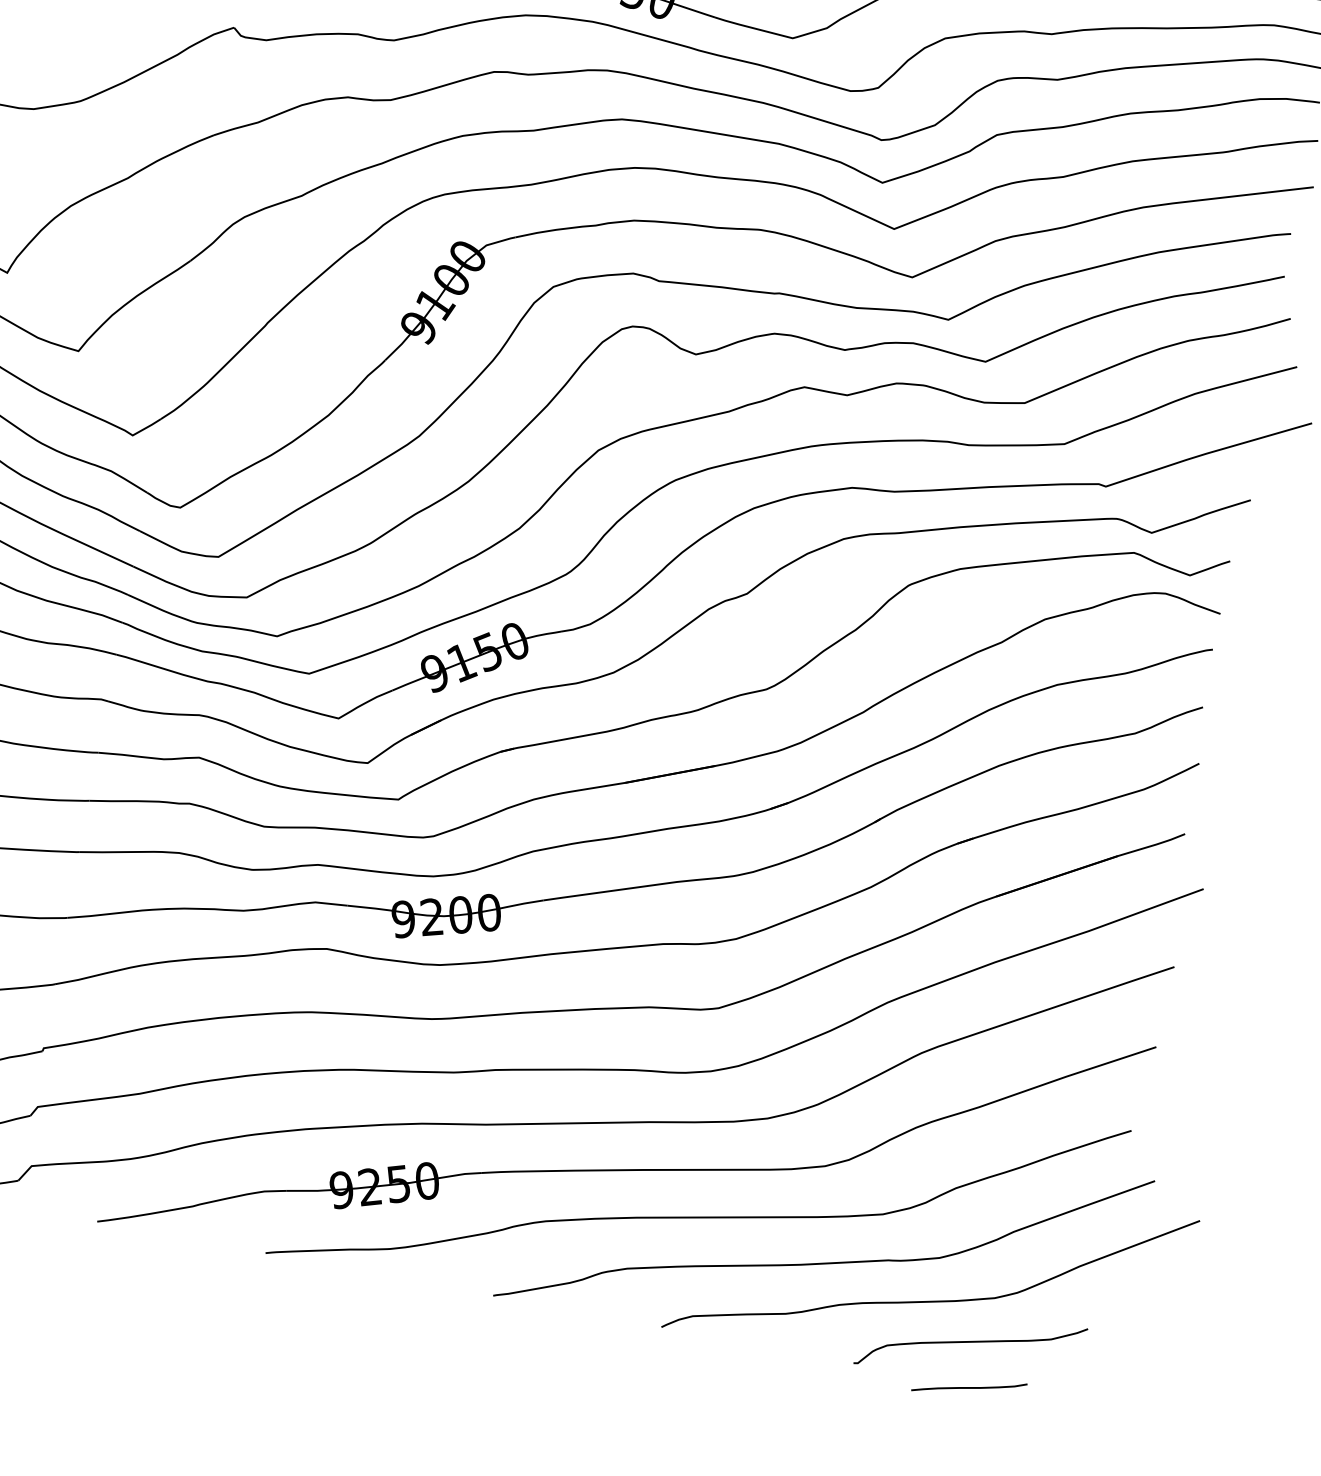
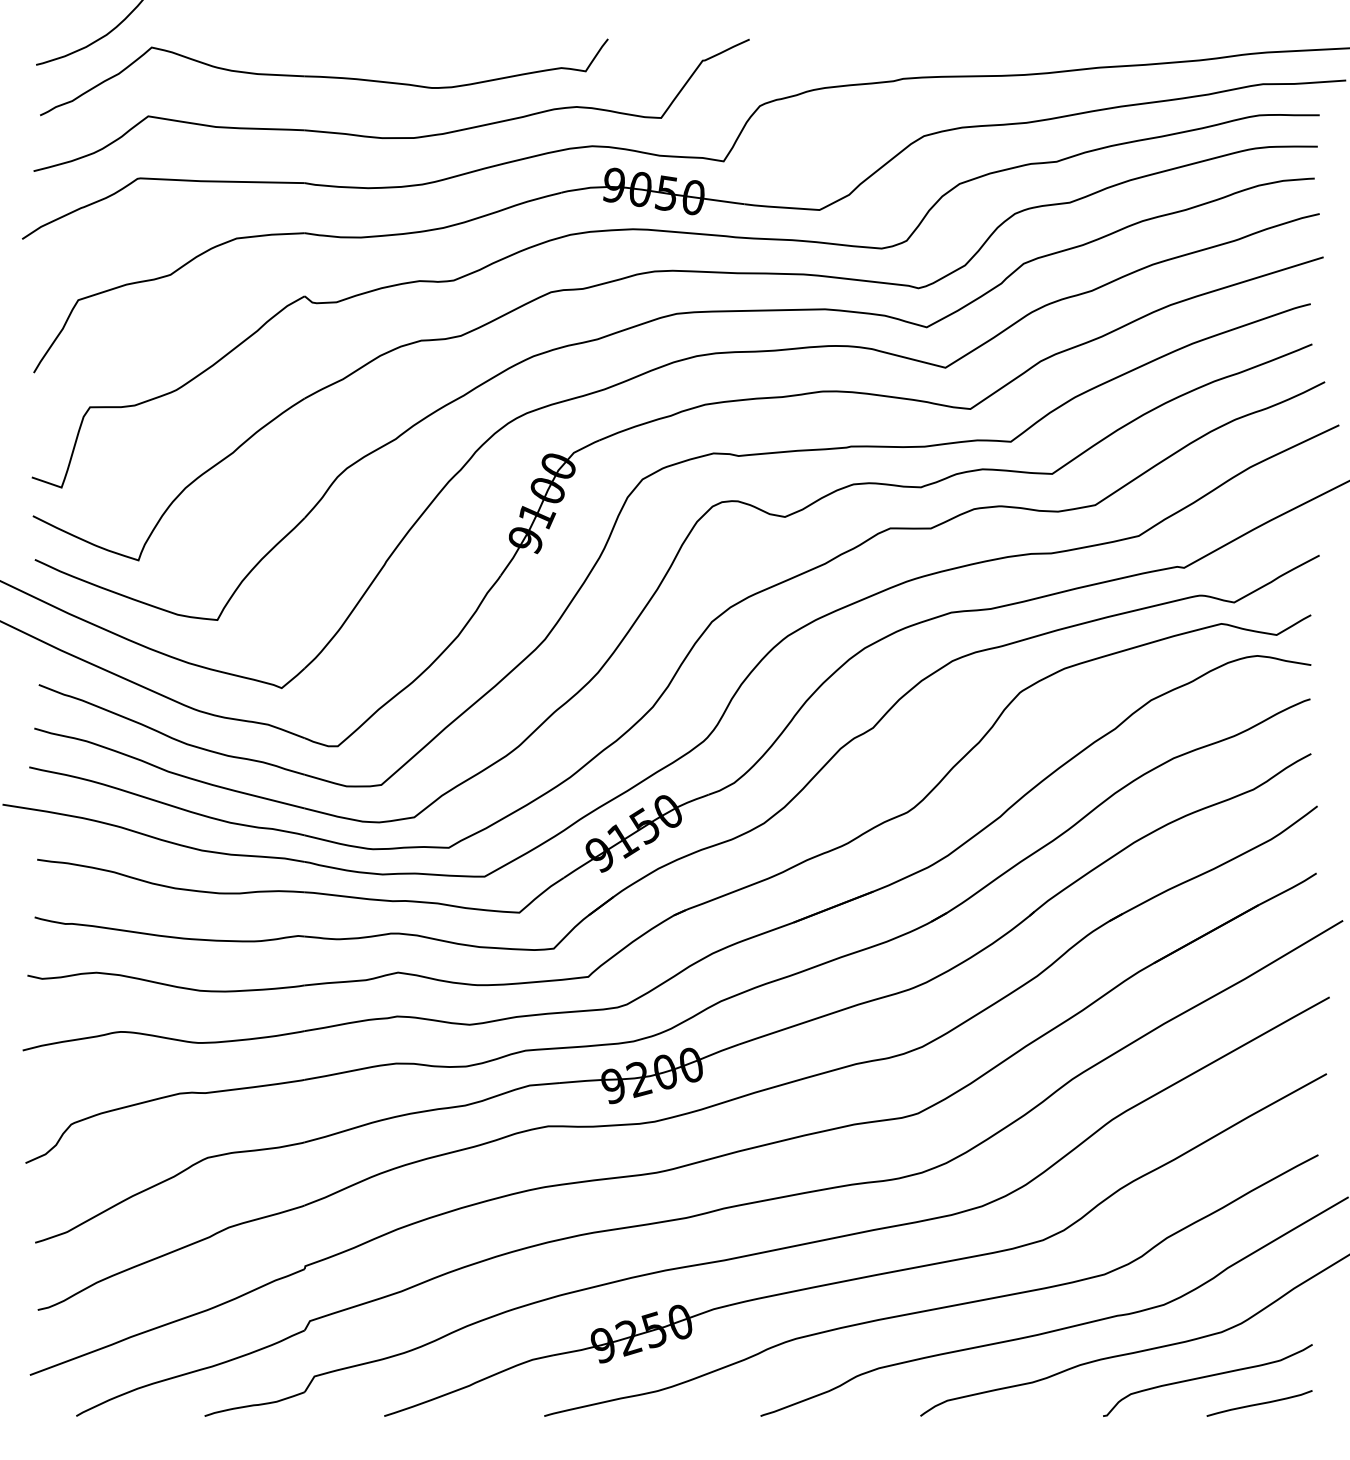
curve: (969, 1387) -> (1259, 1403), moved

